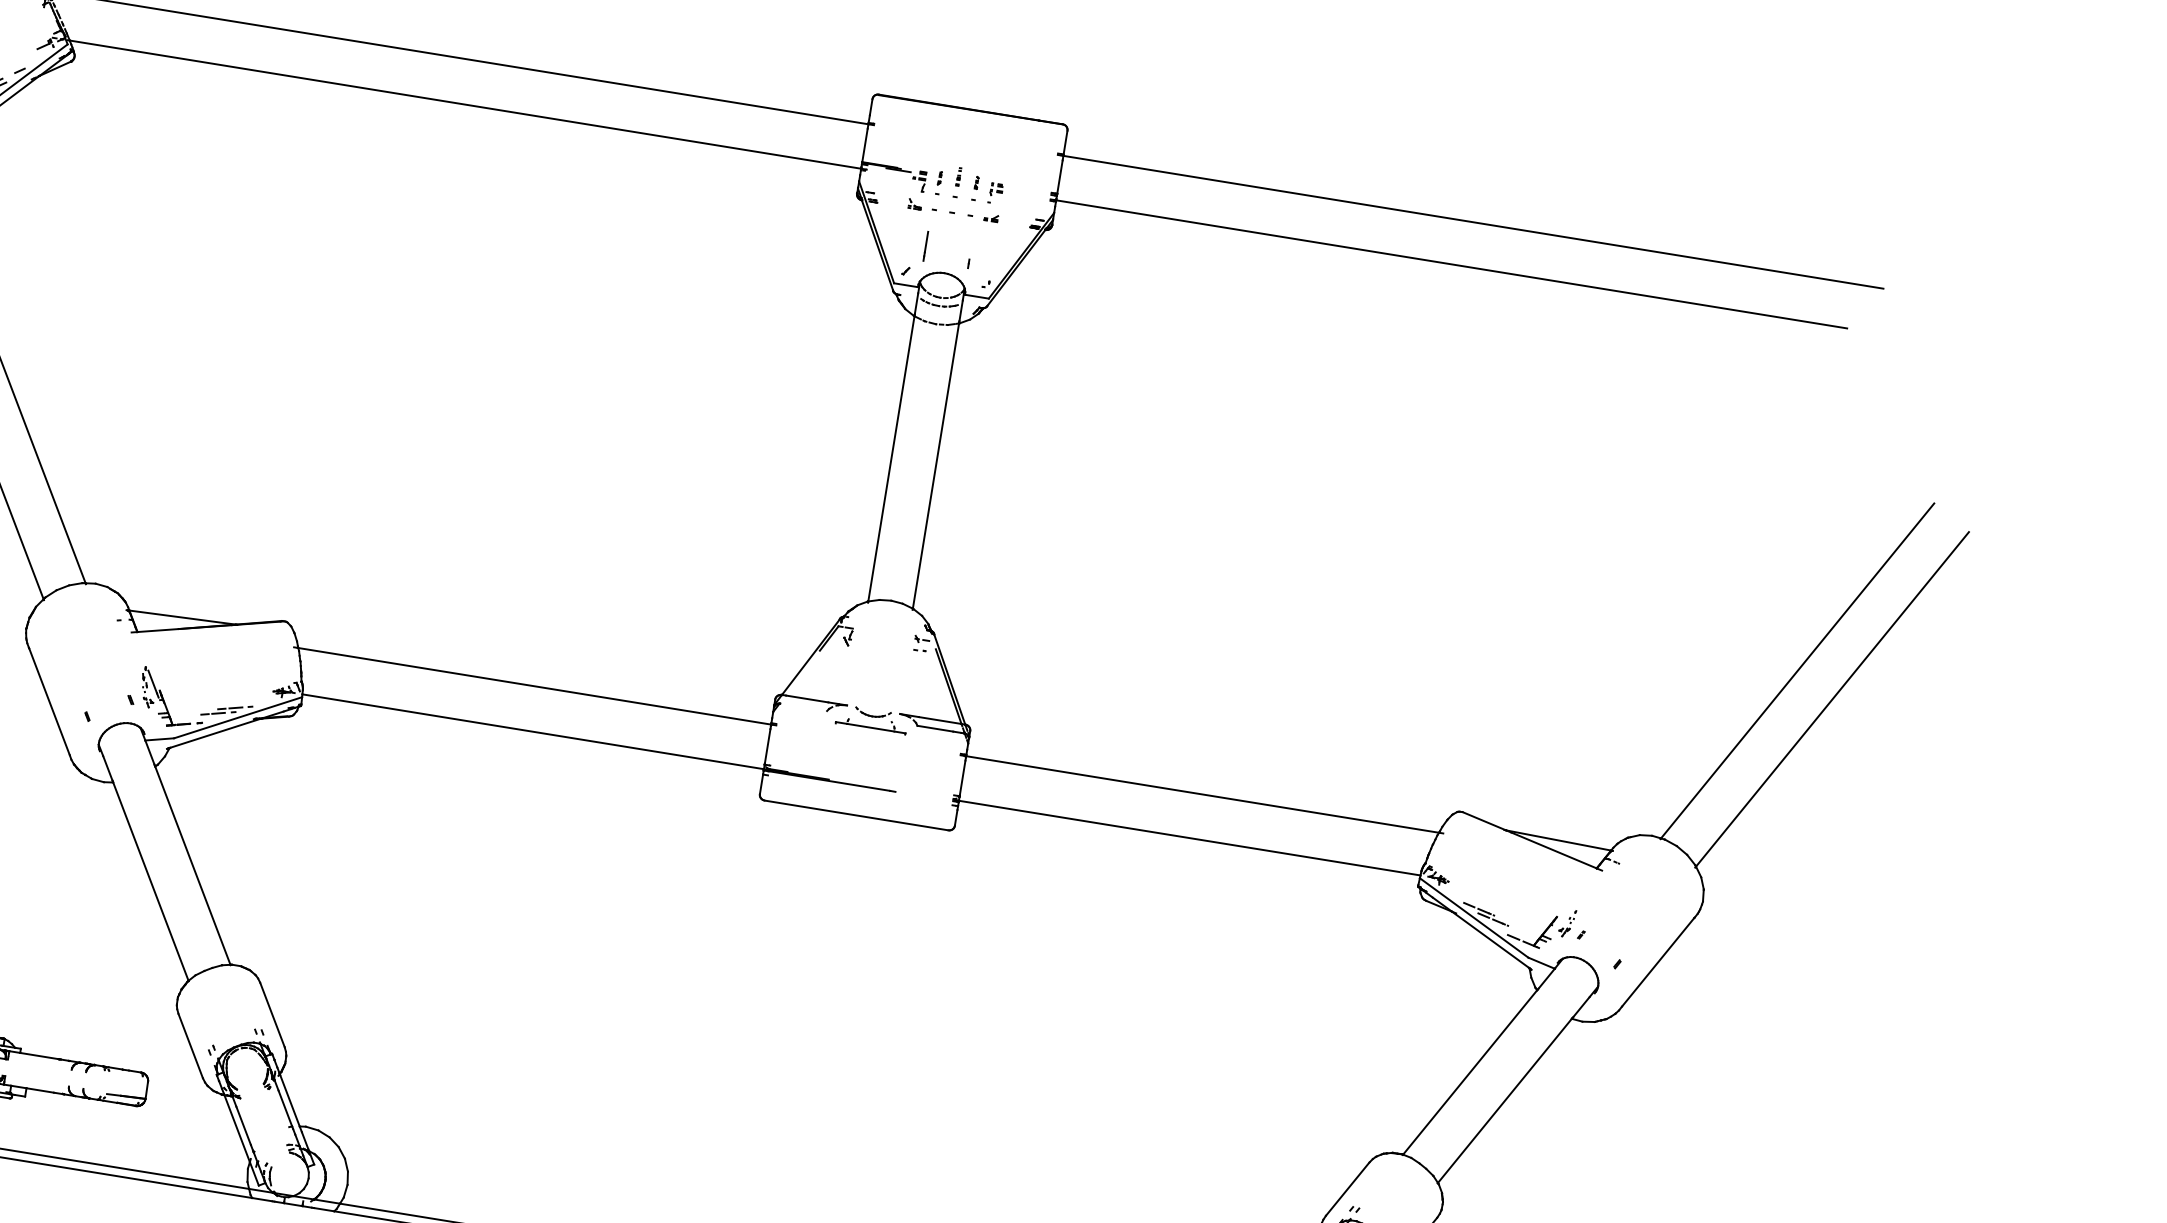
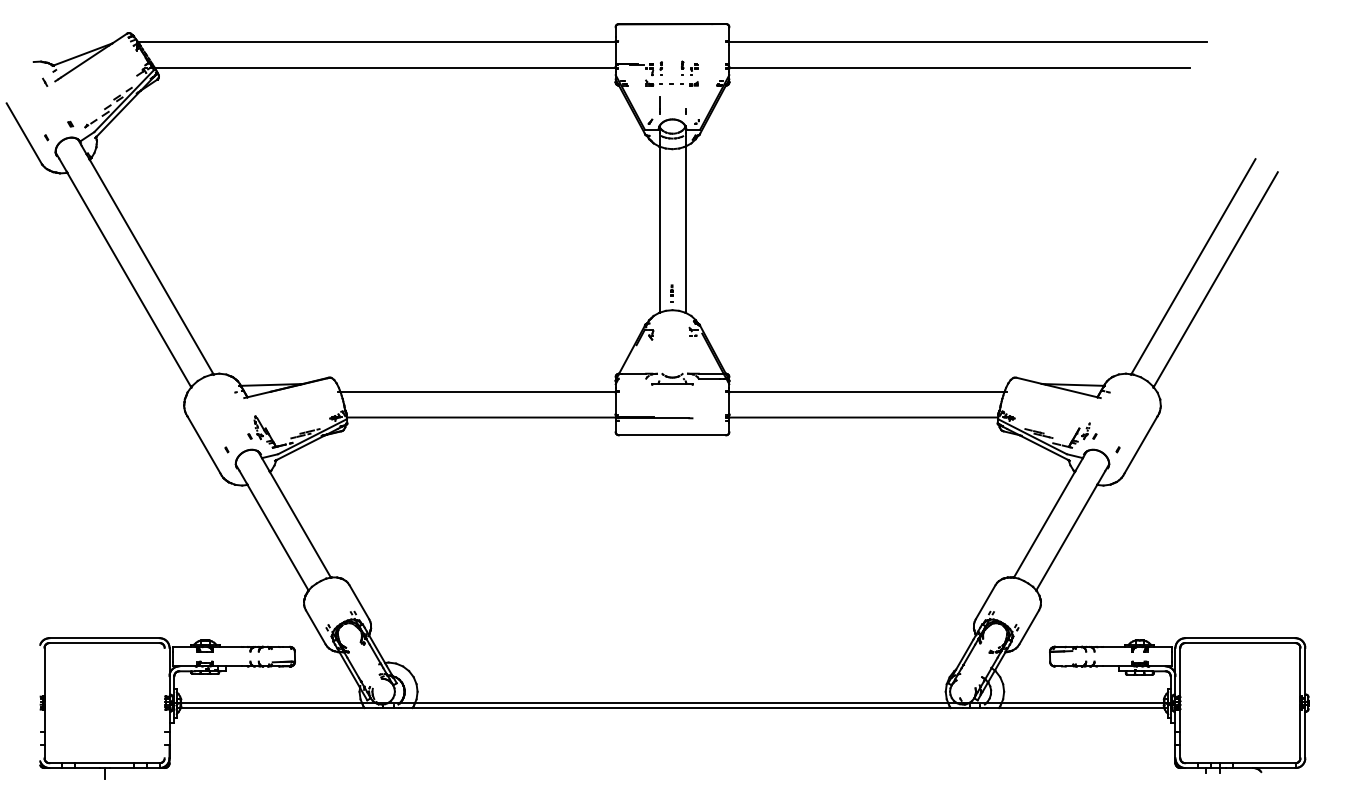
line: (957, 180) -> (671, 292), moved

